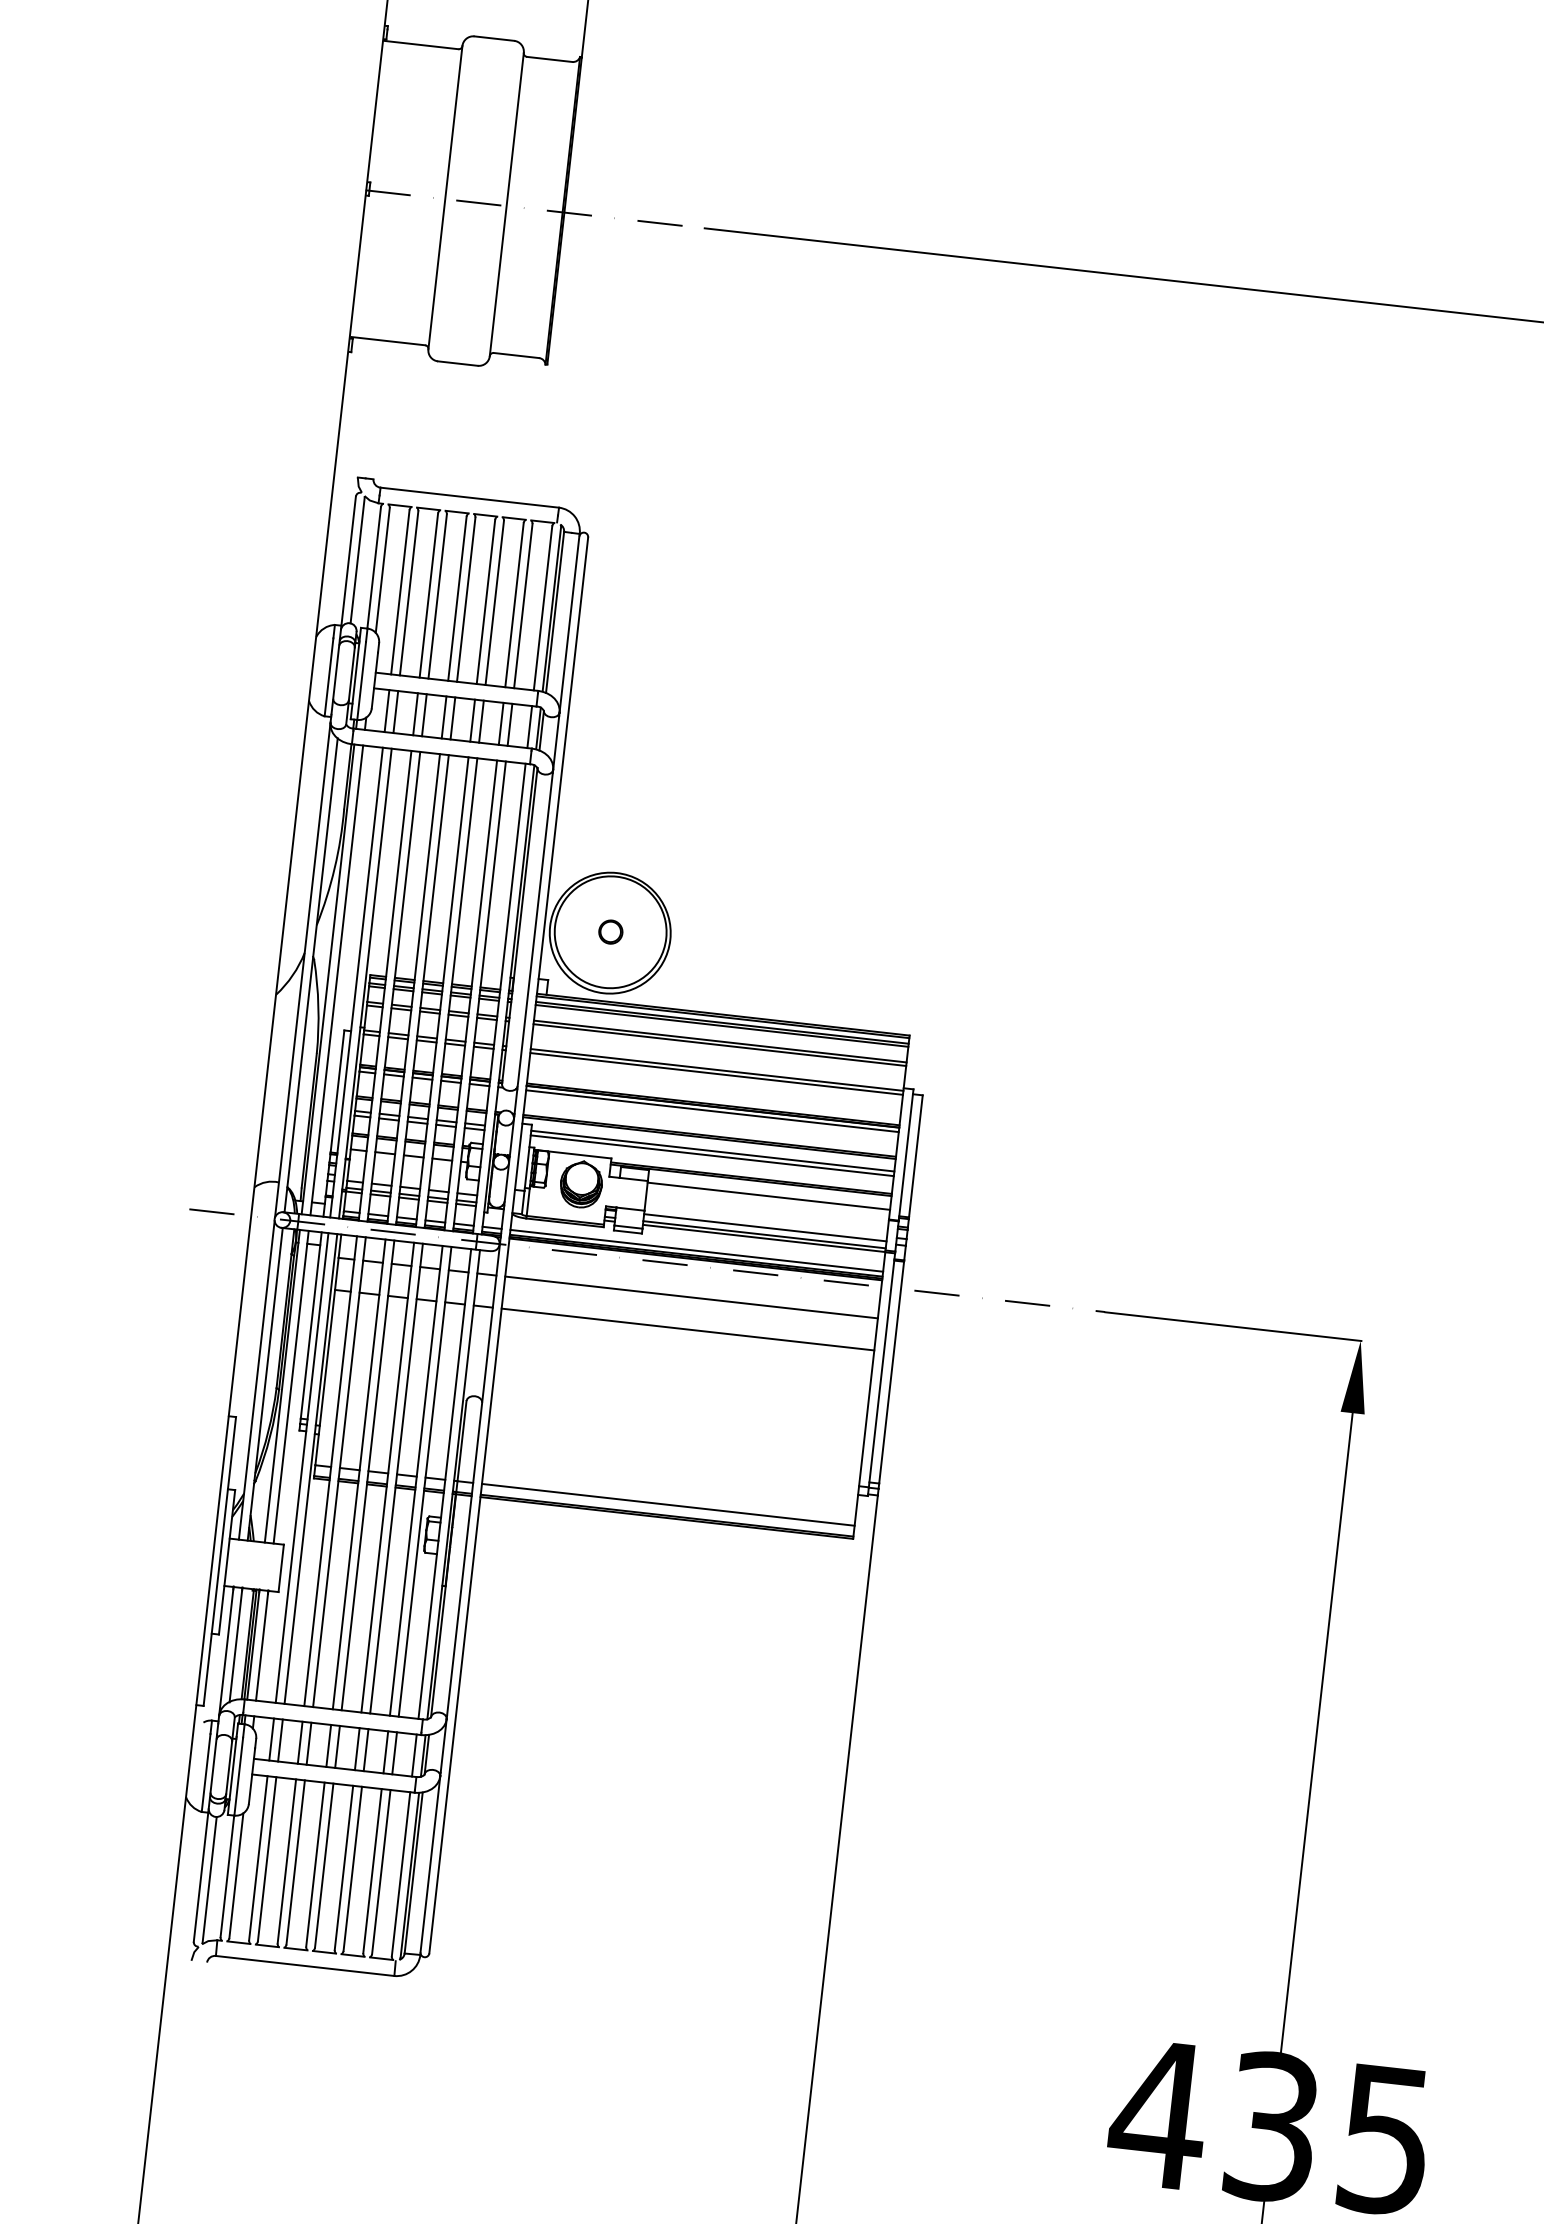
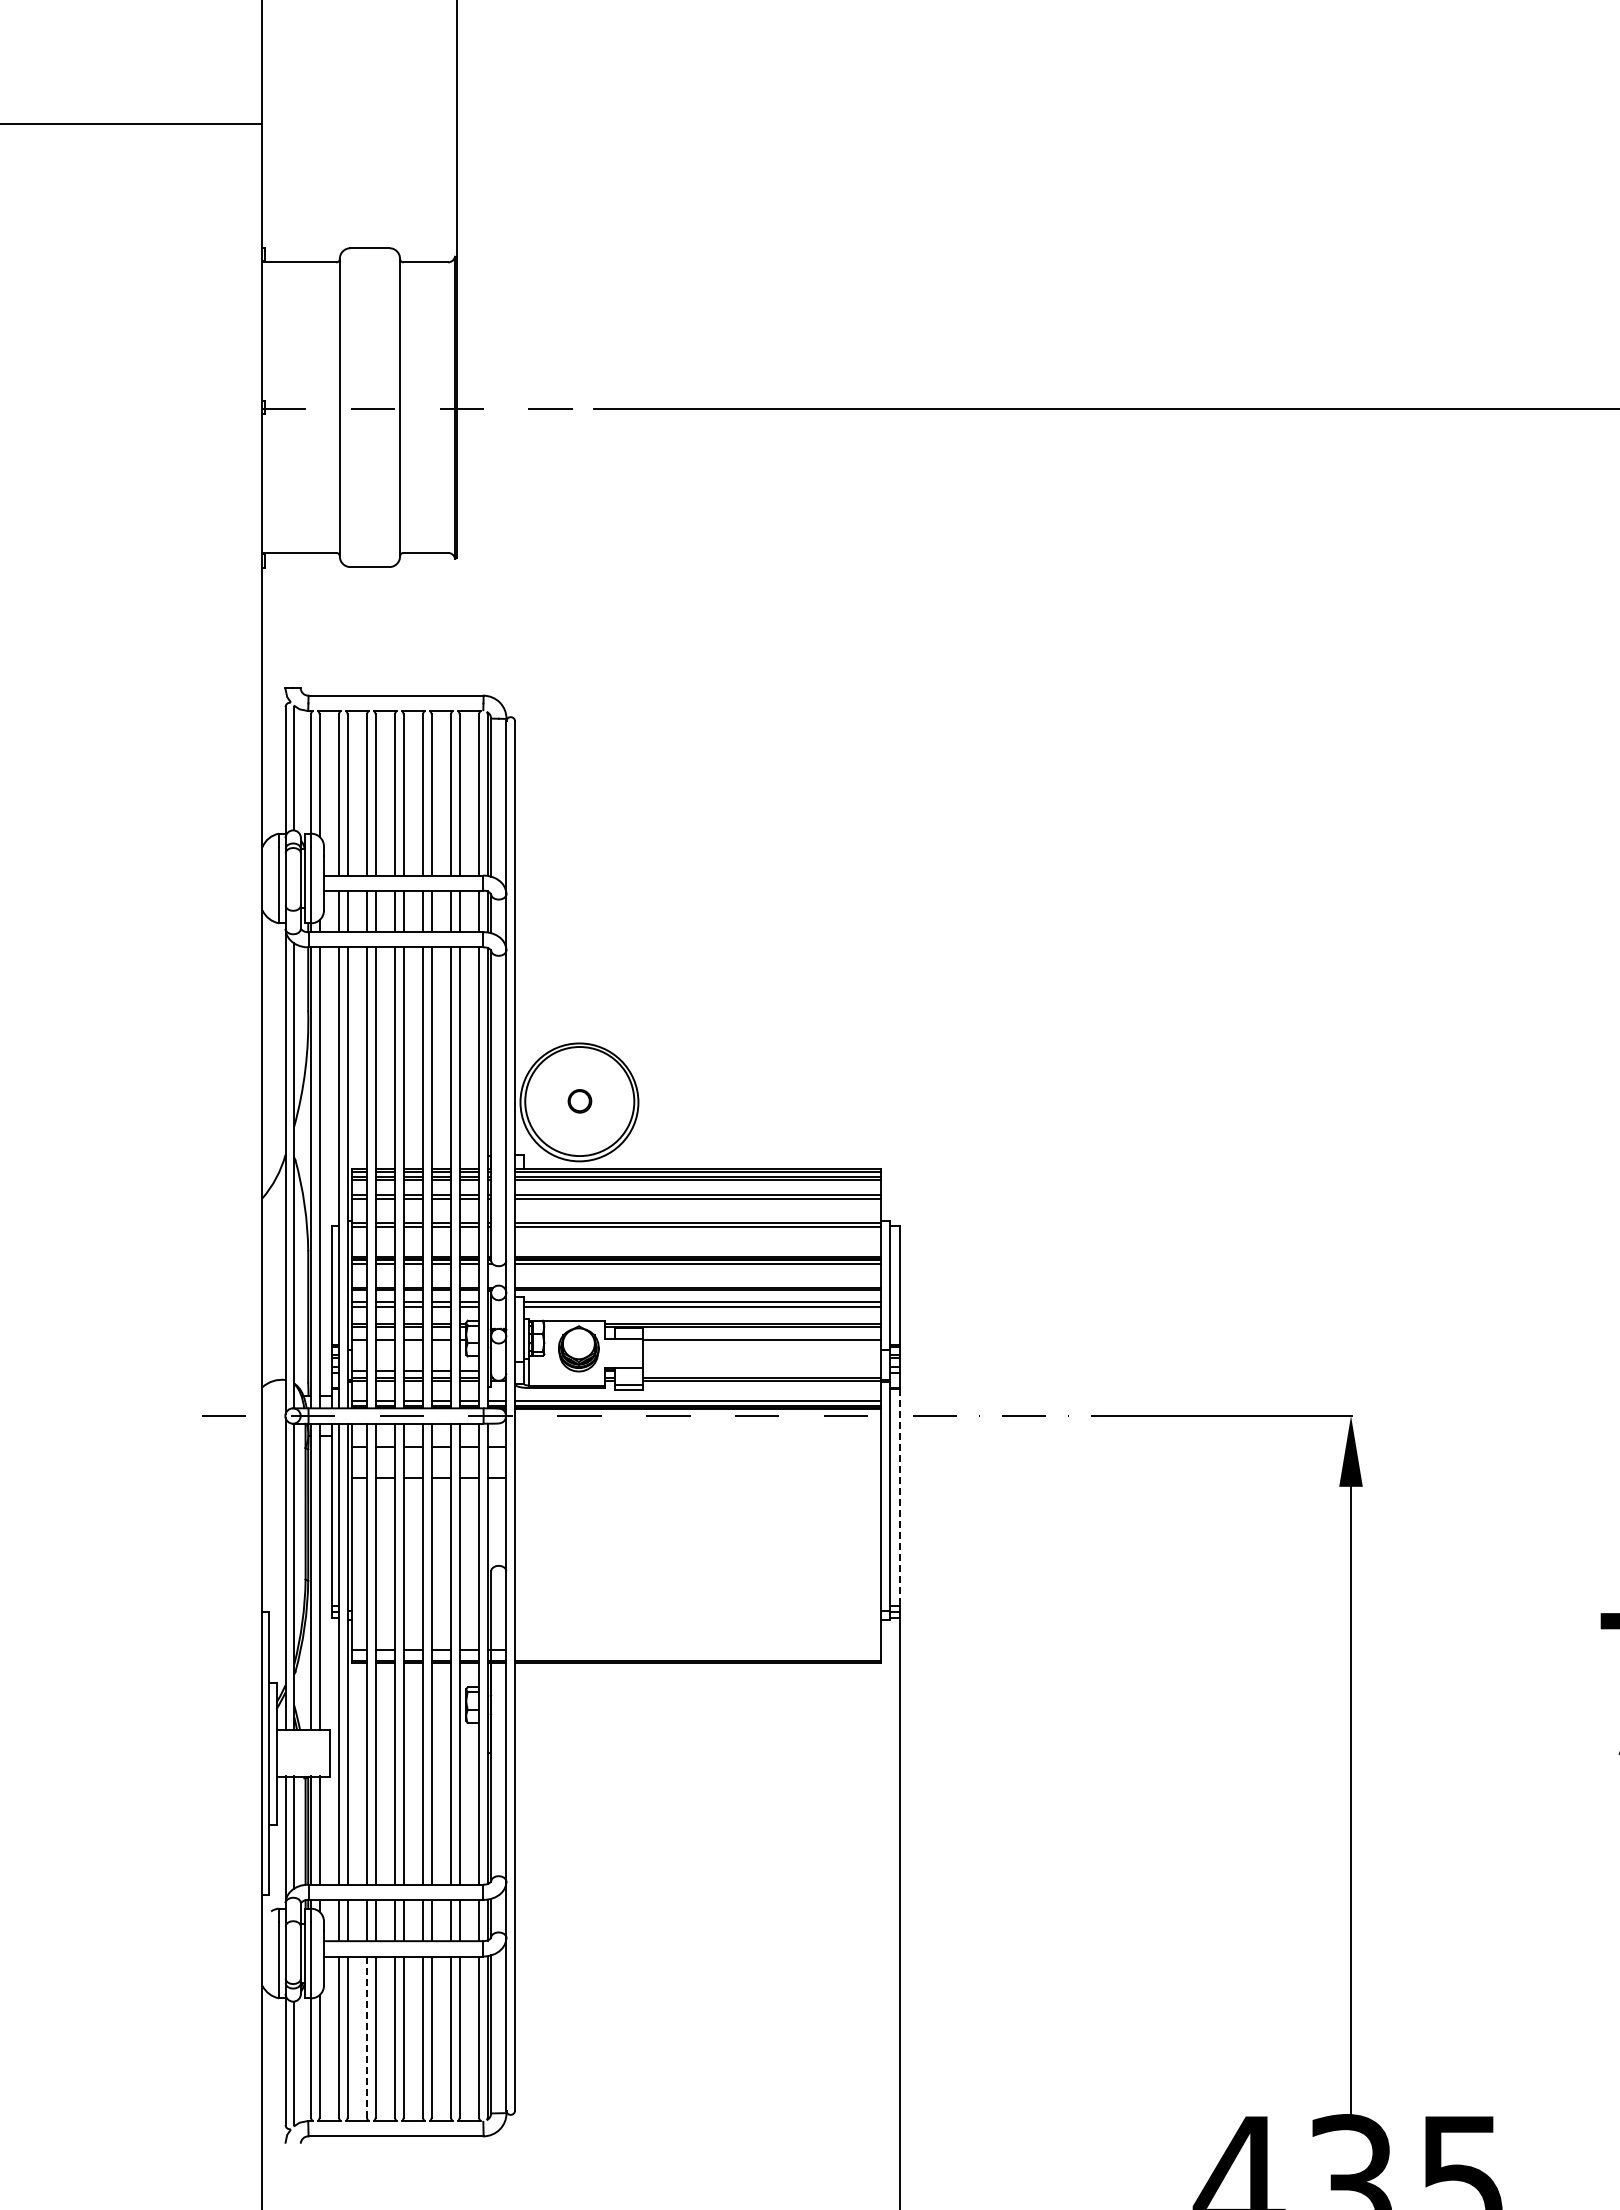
line: (765, 1228) -> (761, 1371), removed
line: (691, 1297) -> (697, 1446), removed
line: (687, 1329) -> (697, 1478), removed
line: (891, 1372) -> (899, 1497), solid -> dashed
line: (667, 1505) -> (697, 1650), removed
line: (287, 1861) -> (367, 2037), solid -> dashed

